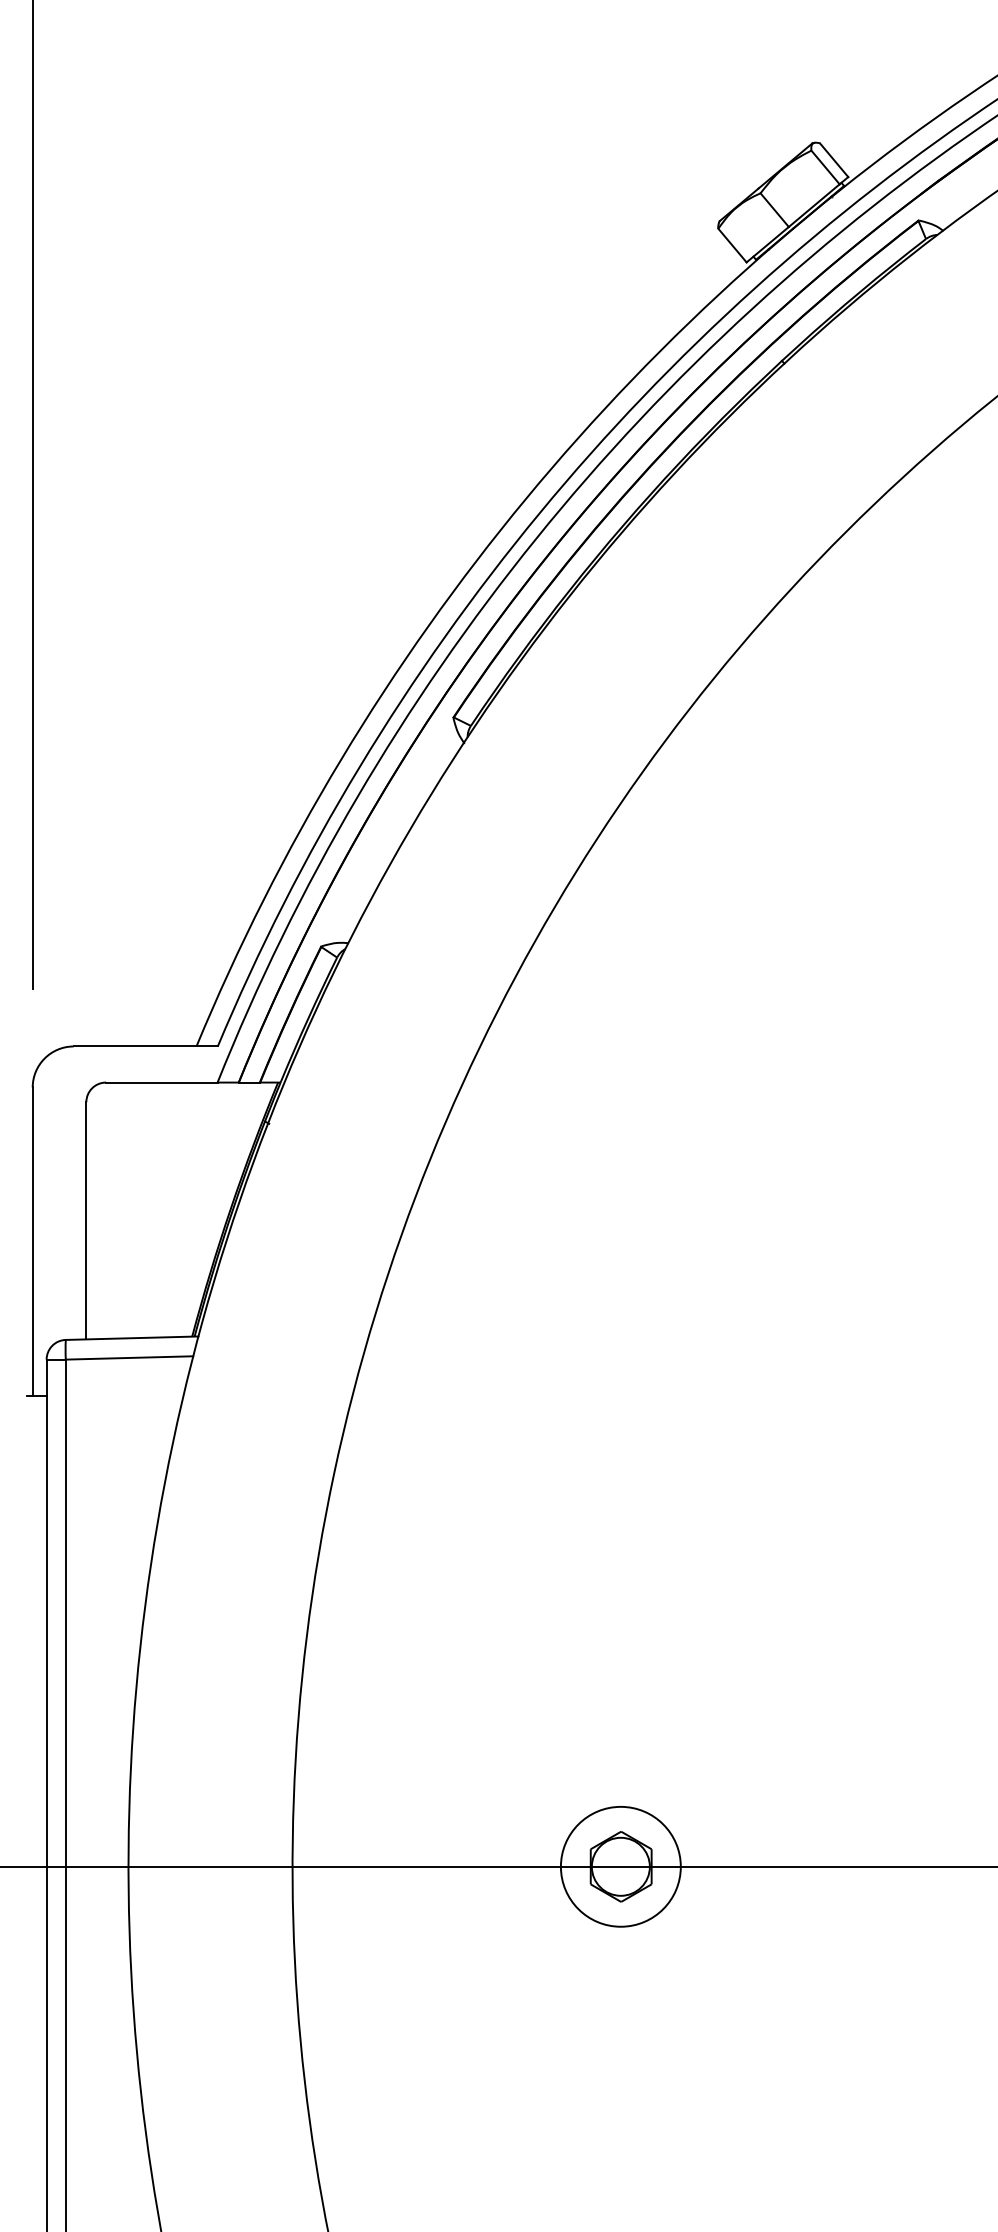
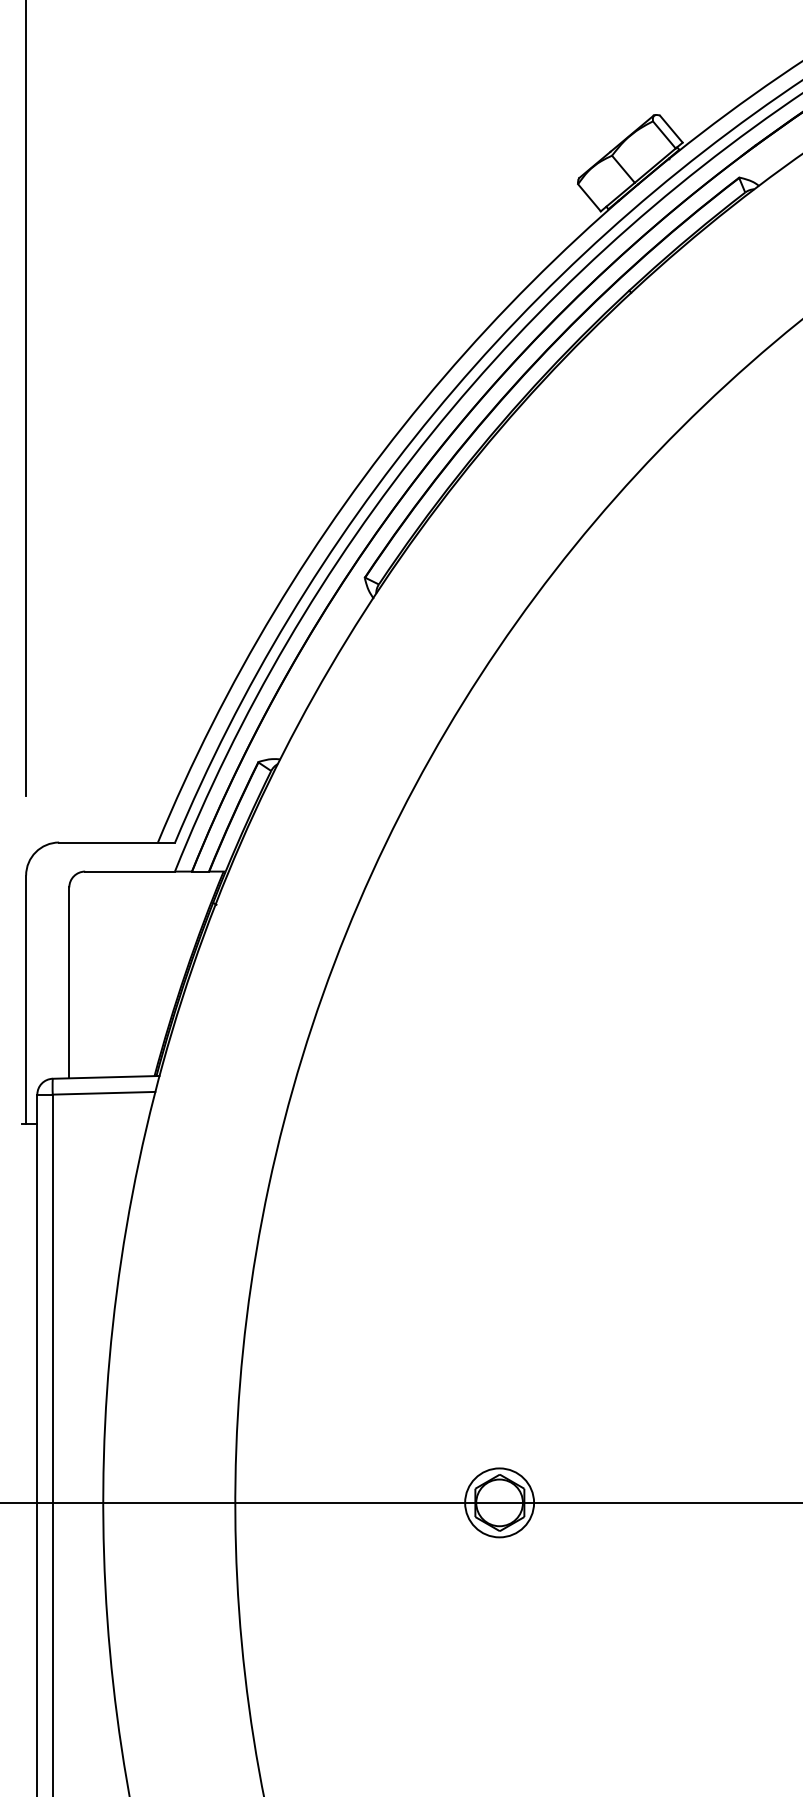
circle: (620, 1866) -> (499, 1502), size x0.71

